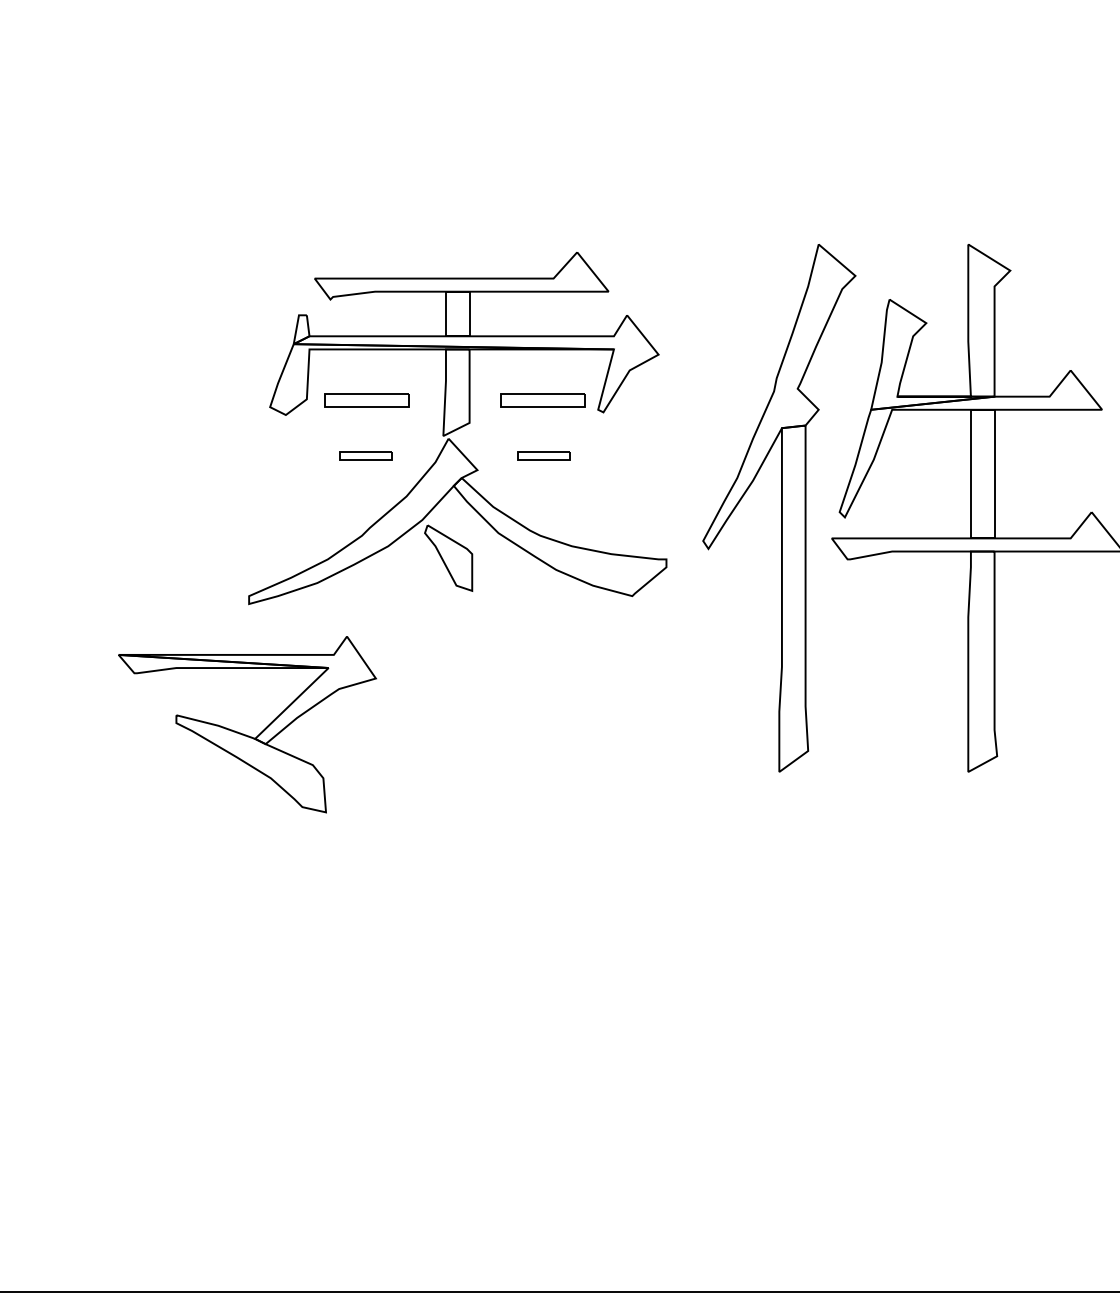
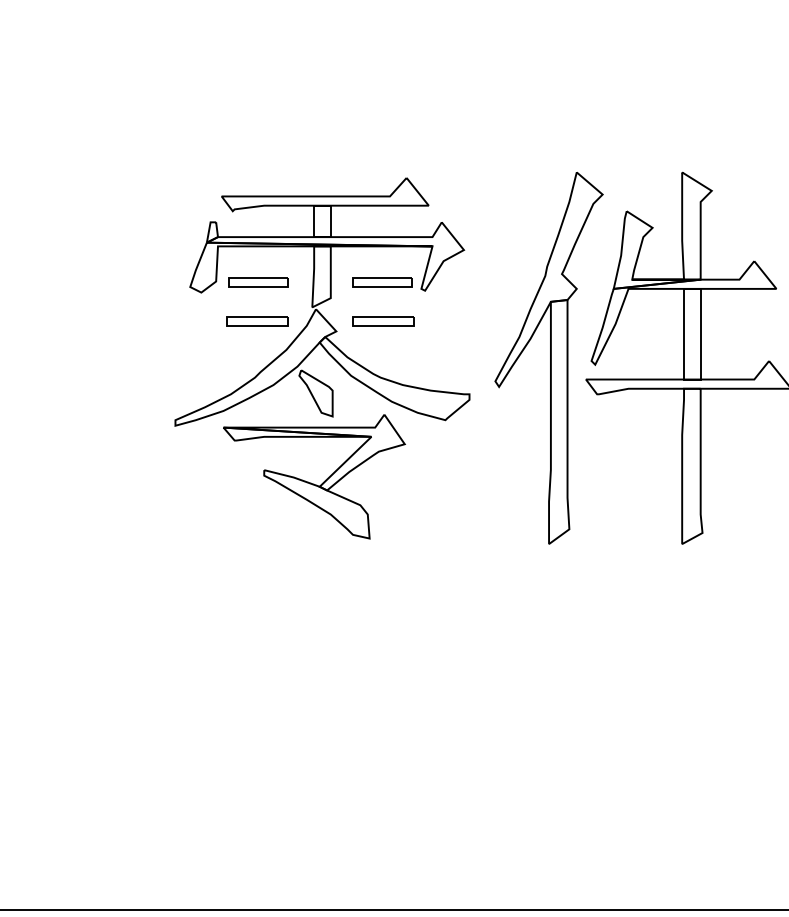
part: (365, 456) -> (257, 321), size x1.67
part: (544, 456) -> (383, 321), size x1.67
part: (243, 732) -> (311, 482), moved

